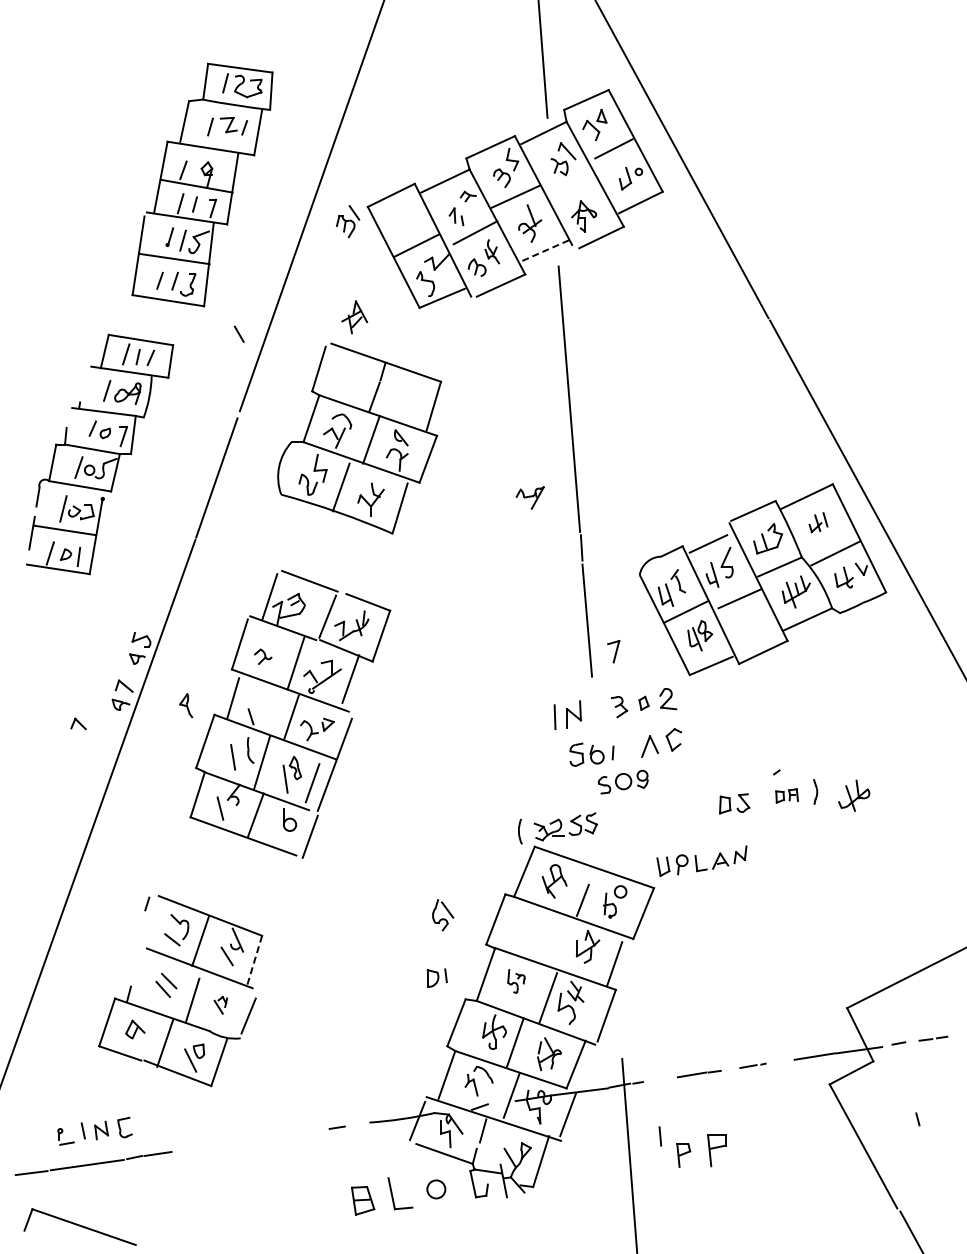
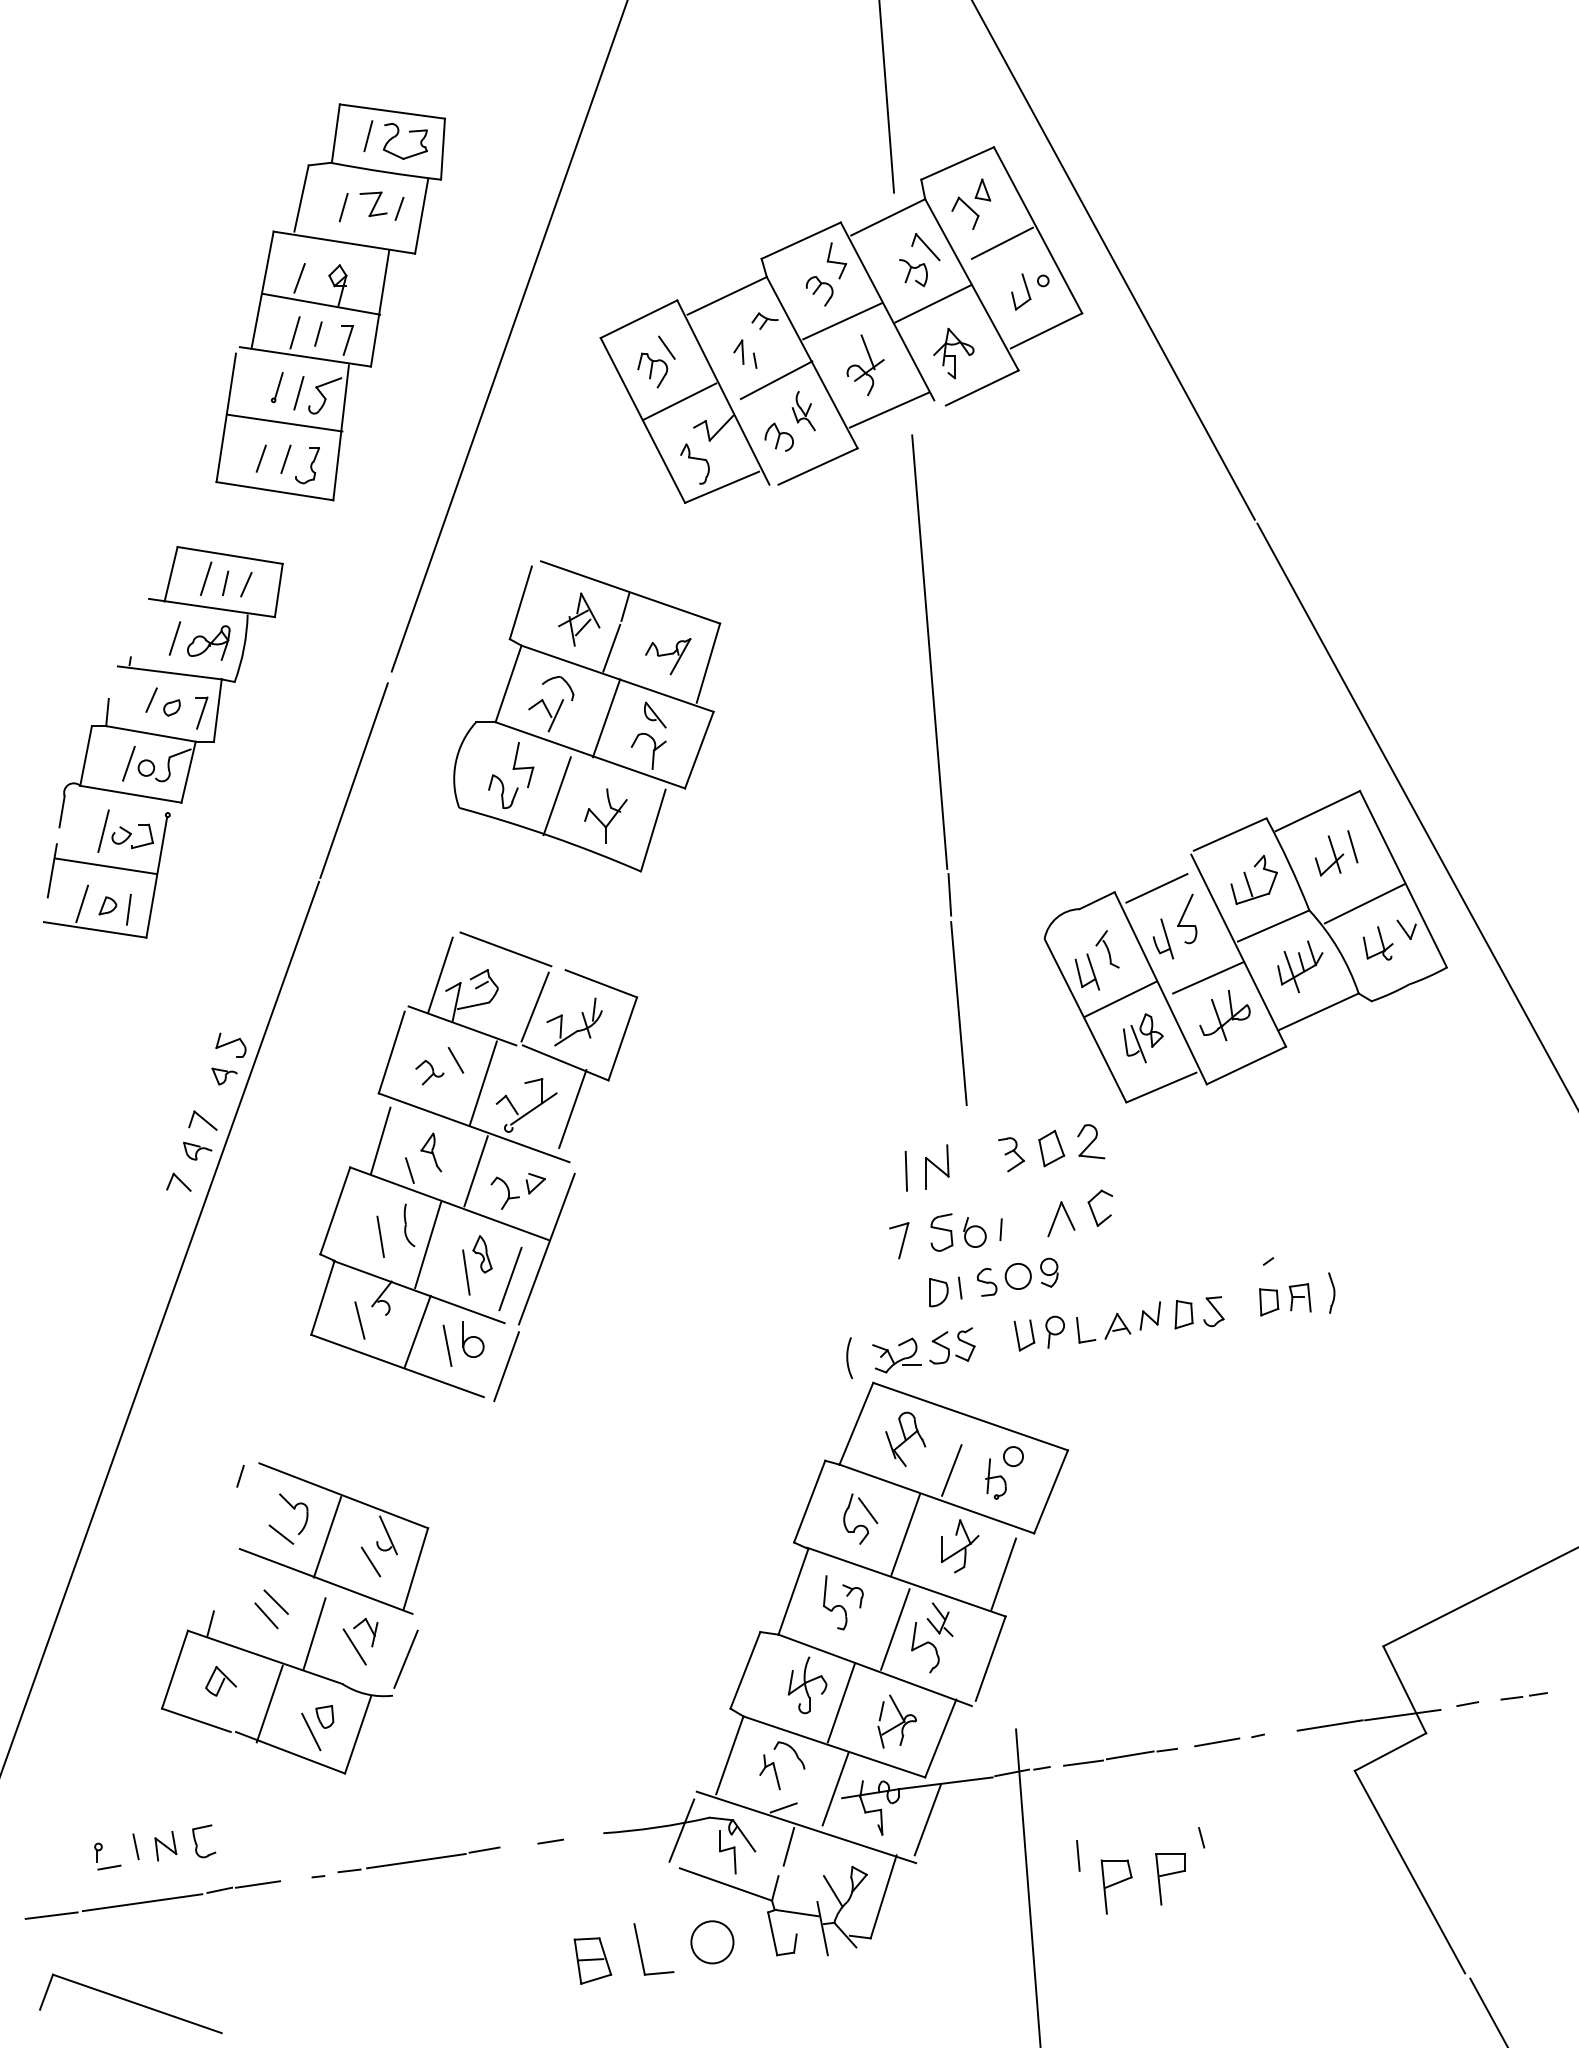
line: (571, 185) -> (933, 303), added
part: (348, 221) -> (657, 361), moved
line: (544, 251) -> (889, 410), dashed -> solid
part: (354, 317) -> (578, 619), moved
line: (238, 333) -> (454, 1059), moved
part: (529, 497) -> (667, 655), moved
part: (818, 522) -> (1336, 853), size x1.43
part: (613, 651) -> (898, 1240), moved
part: (643, 703) -> (1050, 1148), size x1.67
part: (186, 705) -> (431, 1152), moved
part: (78, 723) -> (178, 1181), moved
part: (786, 795) -> (1284, 1299), size x1.43
part: (854, 795) -> (1225, 1015), moved
line: (273, 823) -> (446, 1344), added
part: (701, 860) -> (1086, 1325), moved
part: (443, 915) -> (861, 1519), moved
line: (554, 939) -> (905, 1534), added
line: (254, 961) -> (415, 1570), dashed -> solid
part: (436, 977) -> (944, 1290), moved
part: (516, 981) -> (843, 1602), size x1.43
part: (220, 1005) -> (360, 1642), size x1.67
part: (752, 1065) -> (1228, 1740), size x1.67
line: (663, 1079) -> (1083, 1762), added
line: (917, 1119) -> (1200, 1838), moved
part: (248, 1140) -> (405, 1862), added
part: (683, 1155) -> (1116, 1886), size x1.43
circle: (436, 1189) -> (712, 1942), size x1.43

